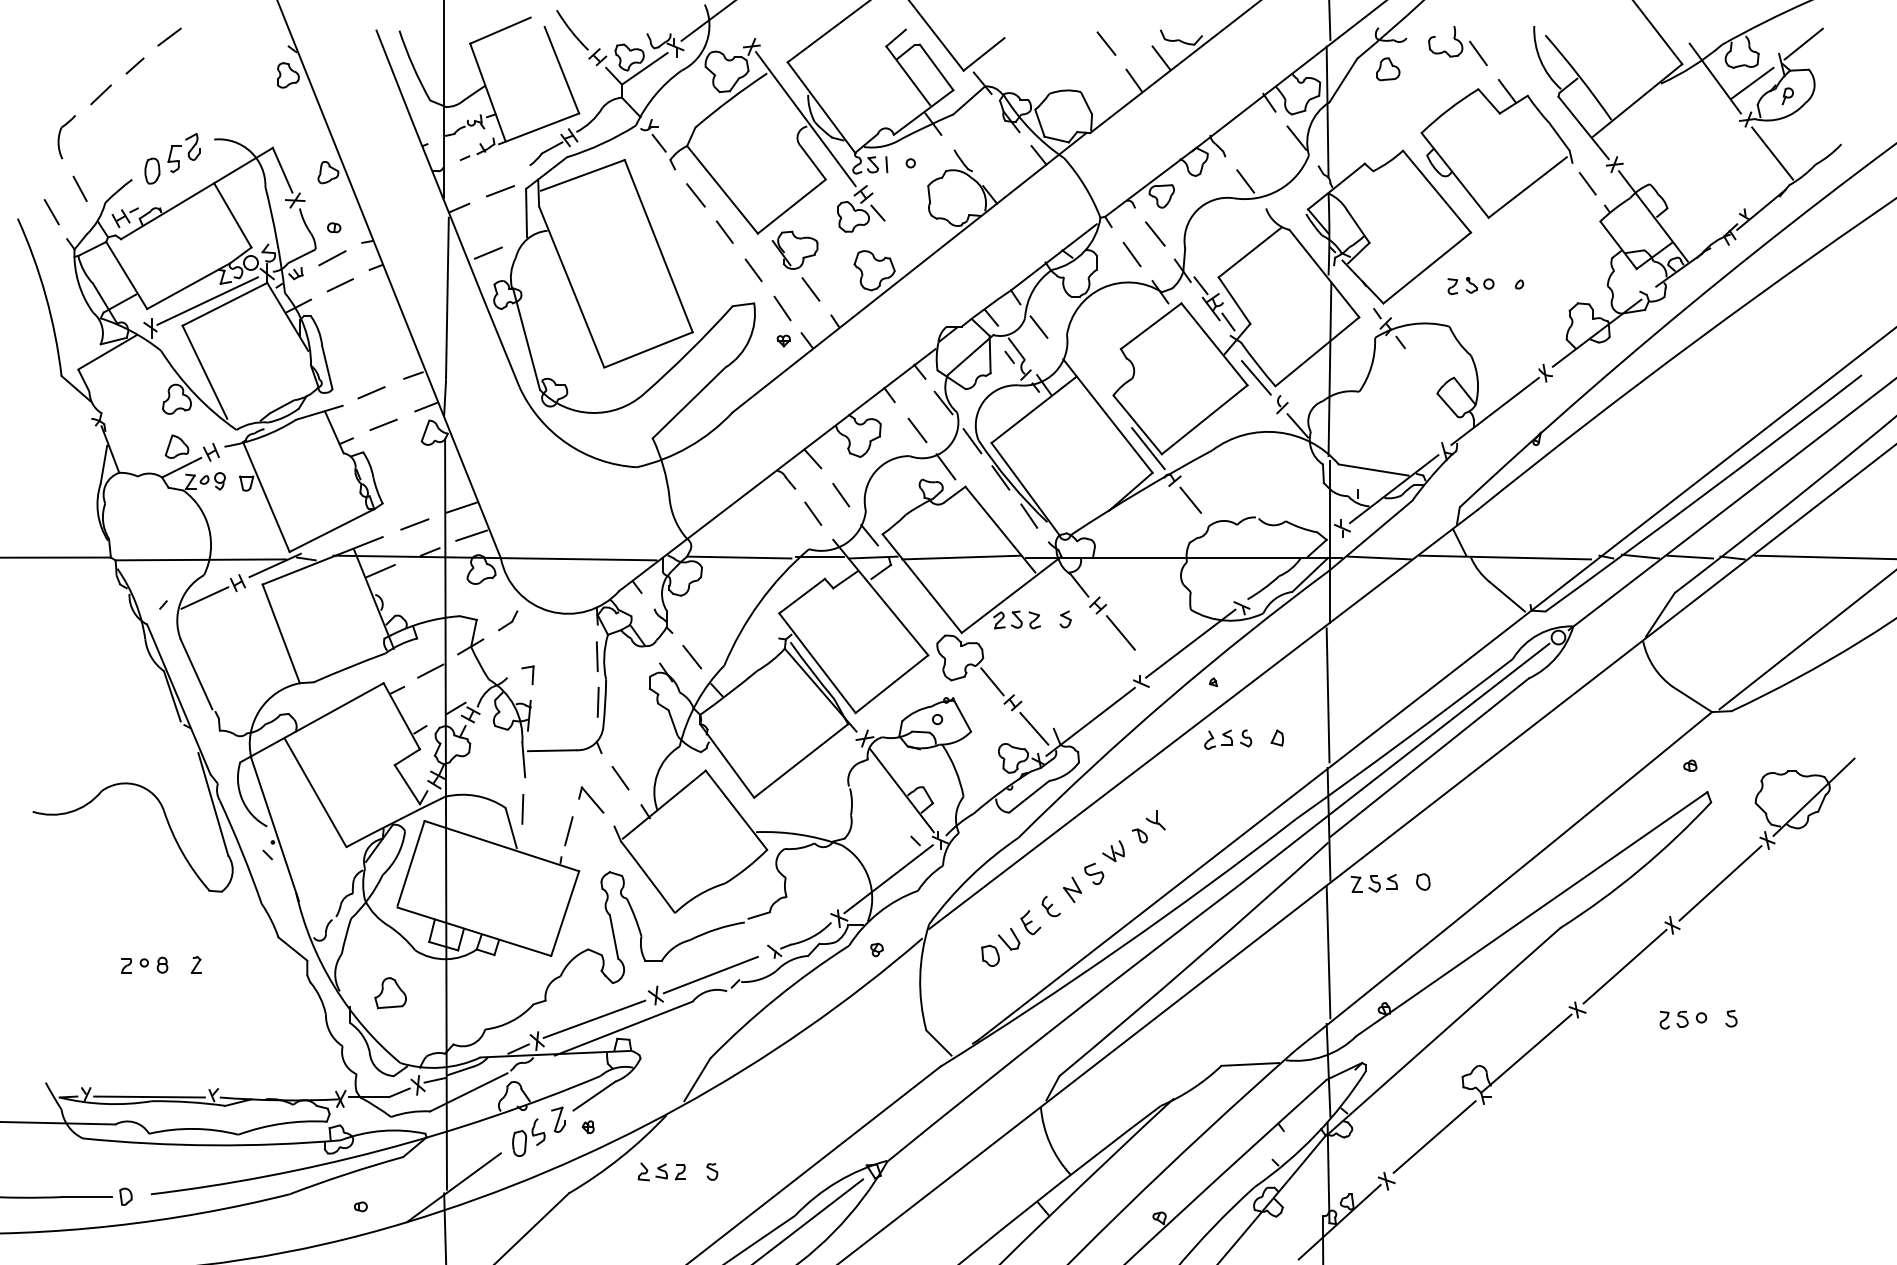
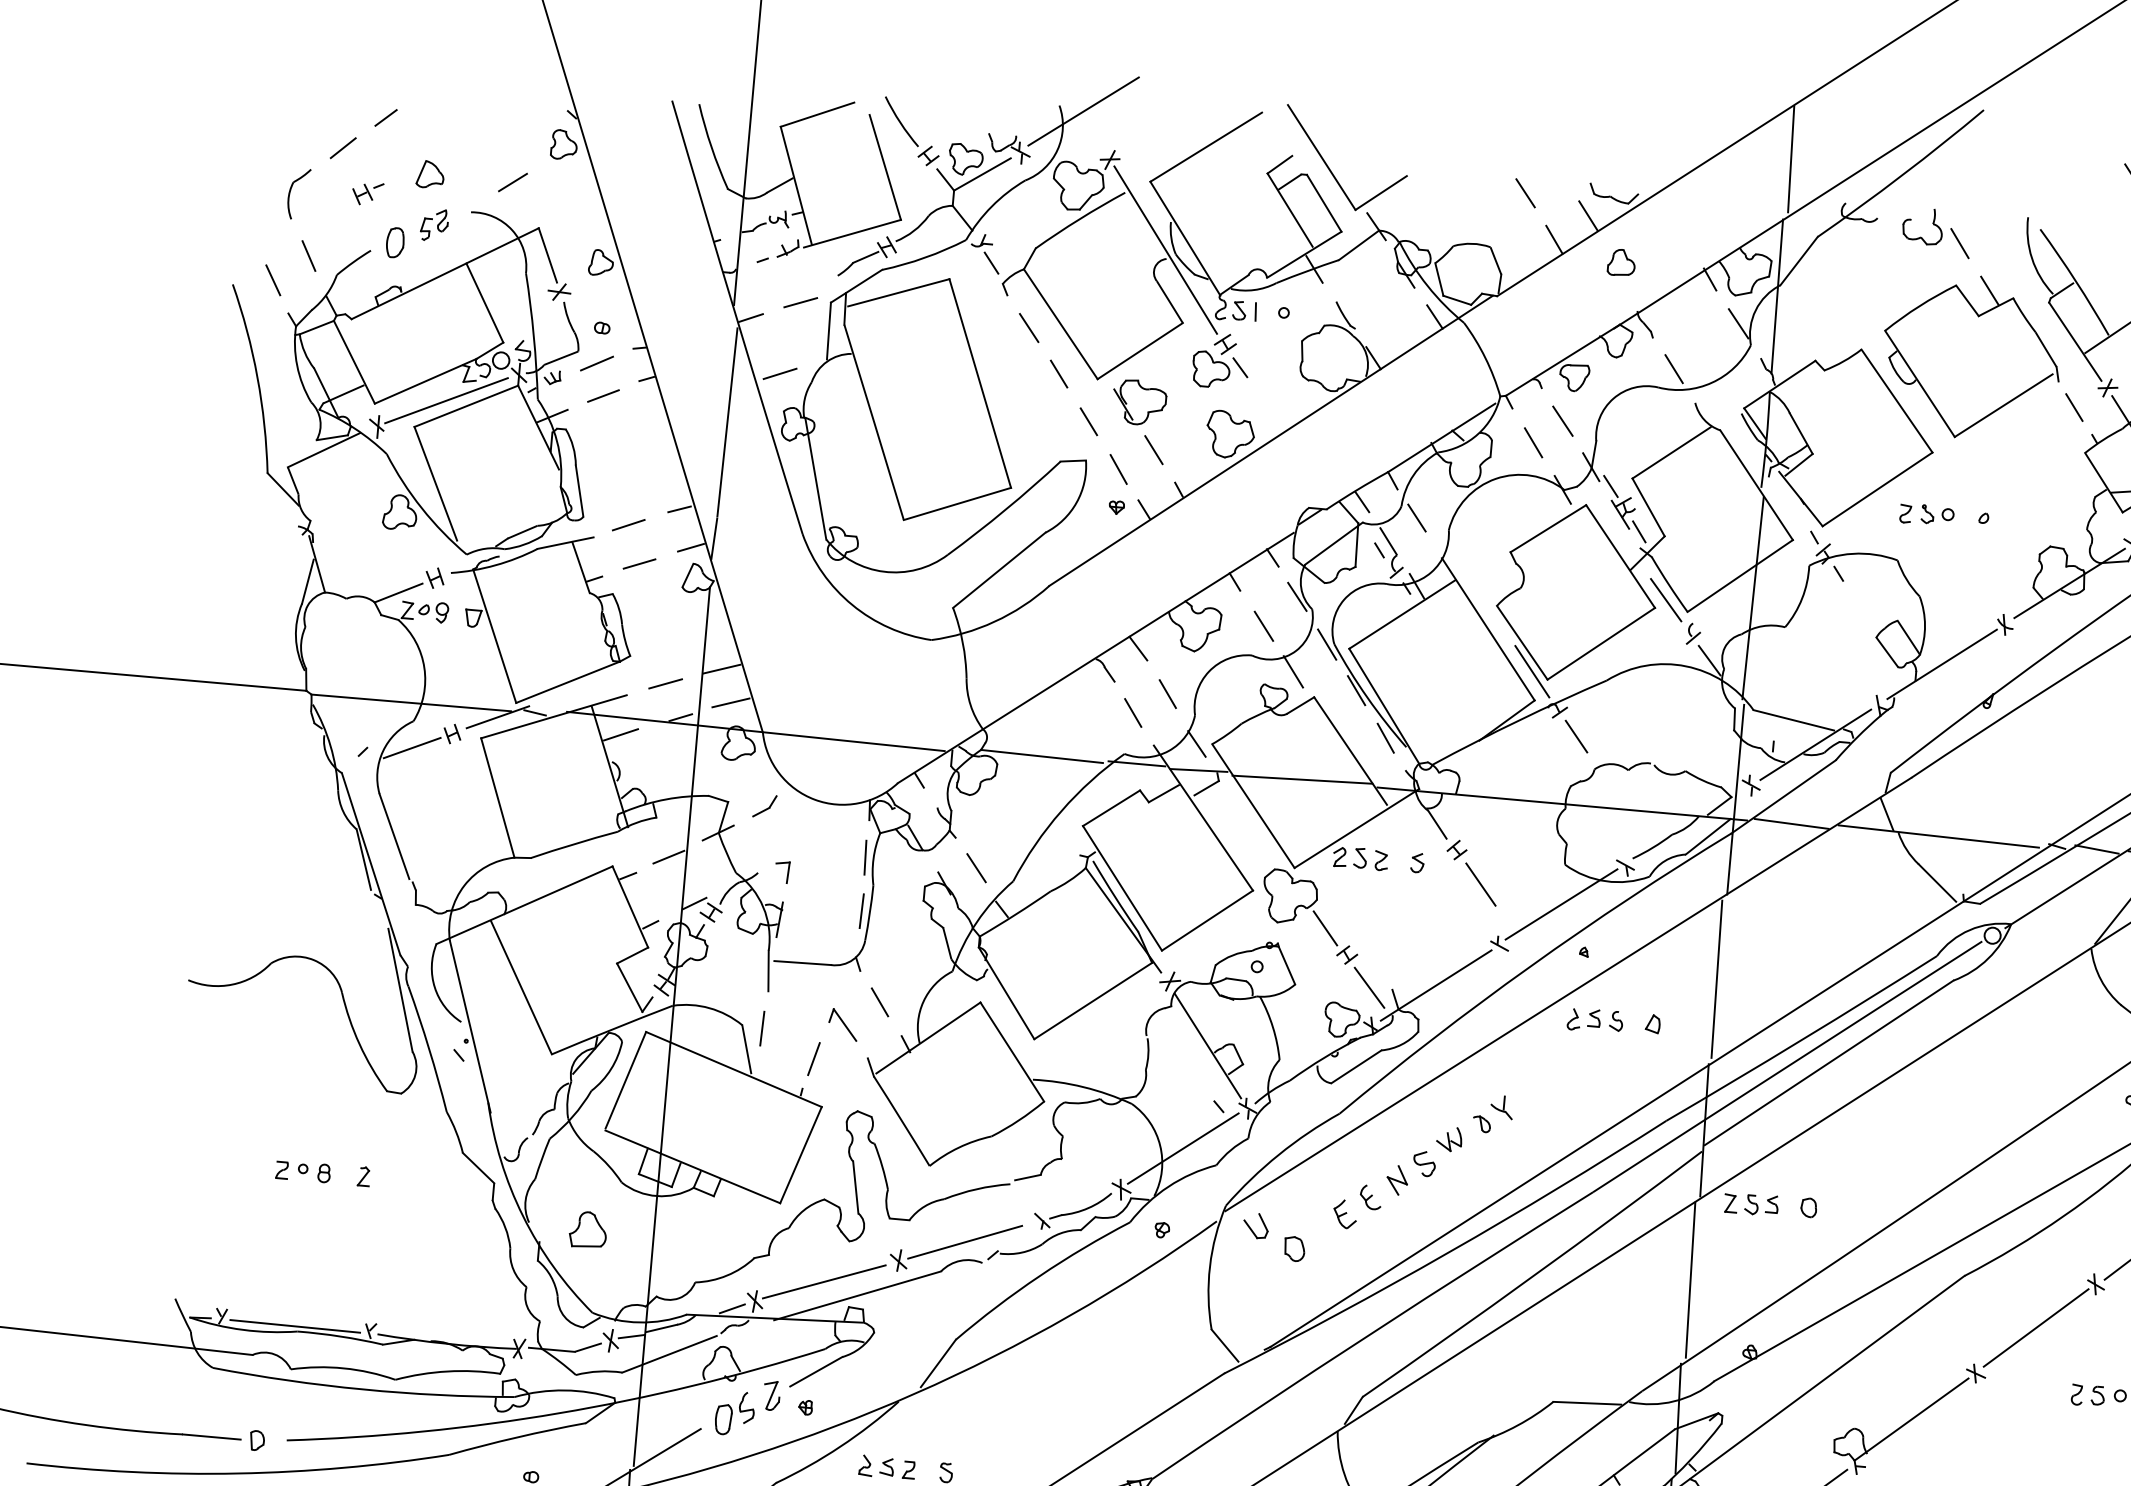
line: (169, 36) -> (513, 181), moved
part: (1388, 69) -> (1622, 263), moved
part: (183, 153) -> (433, 225), size x0.7
part: (124, 217) -> (366, 193), moved
part: (176, 446) -> (429, 174), moved
part: (1008, 939) -> (1255, 1226), moved

